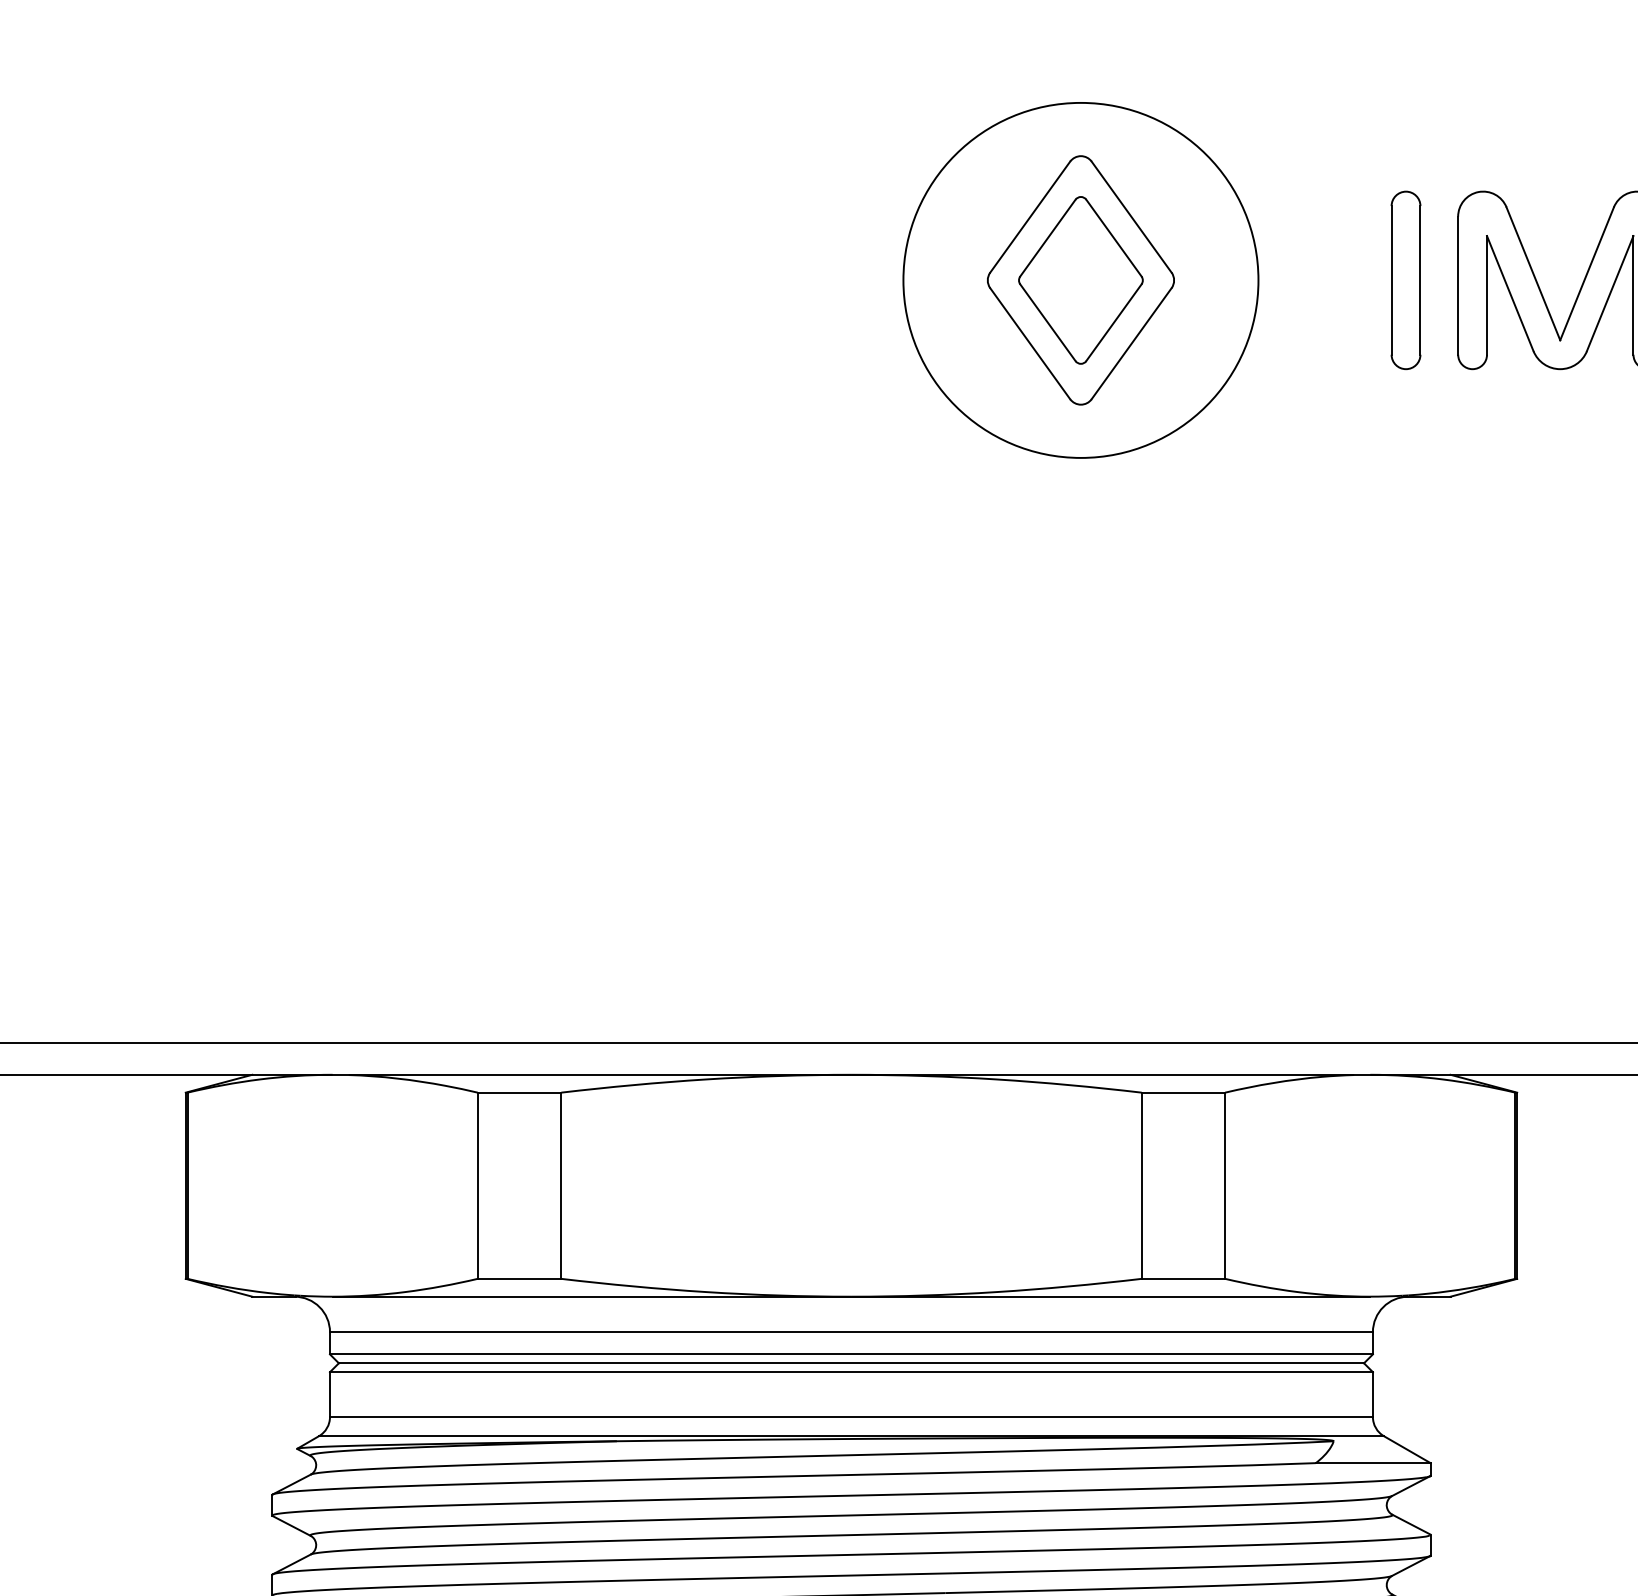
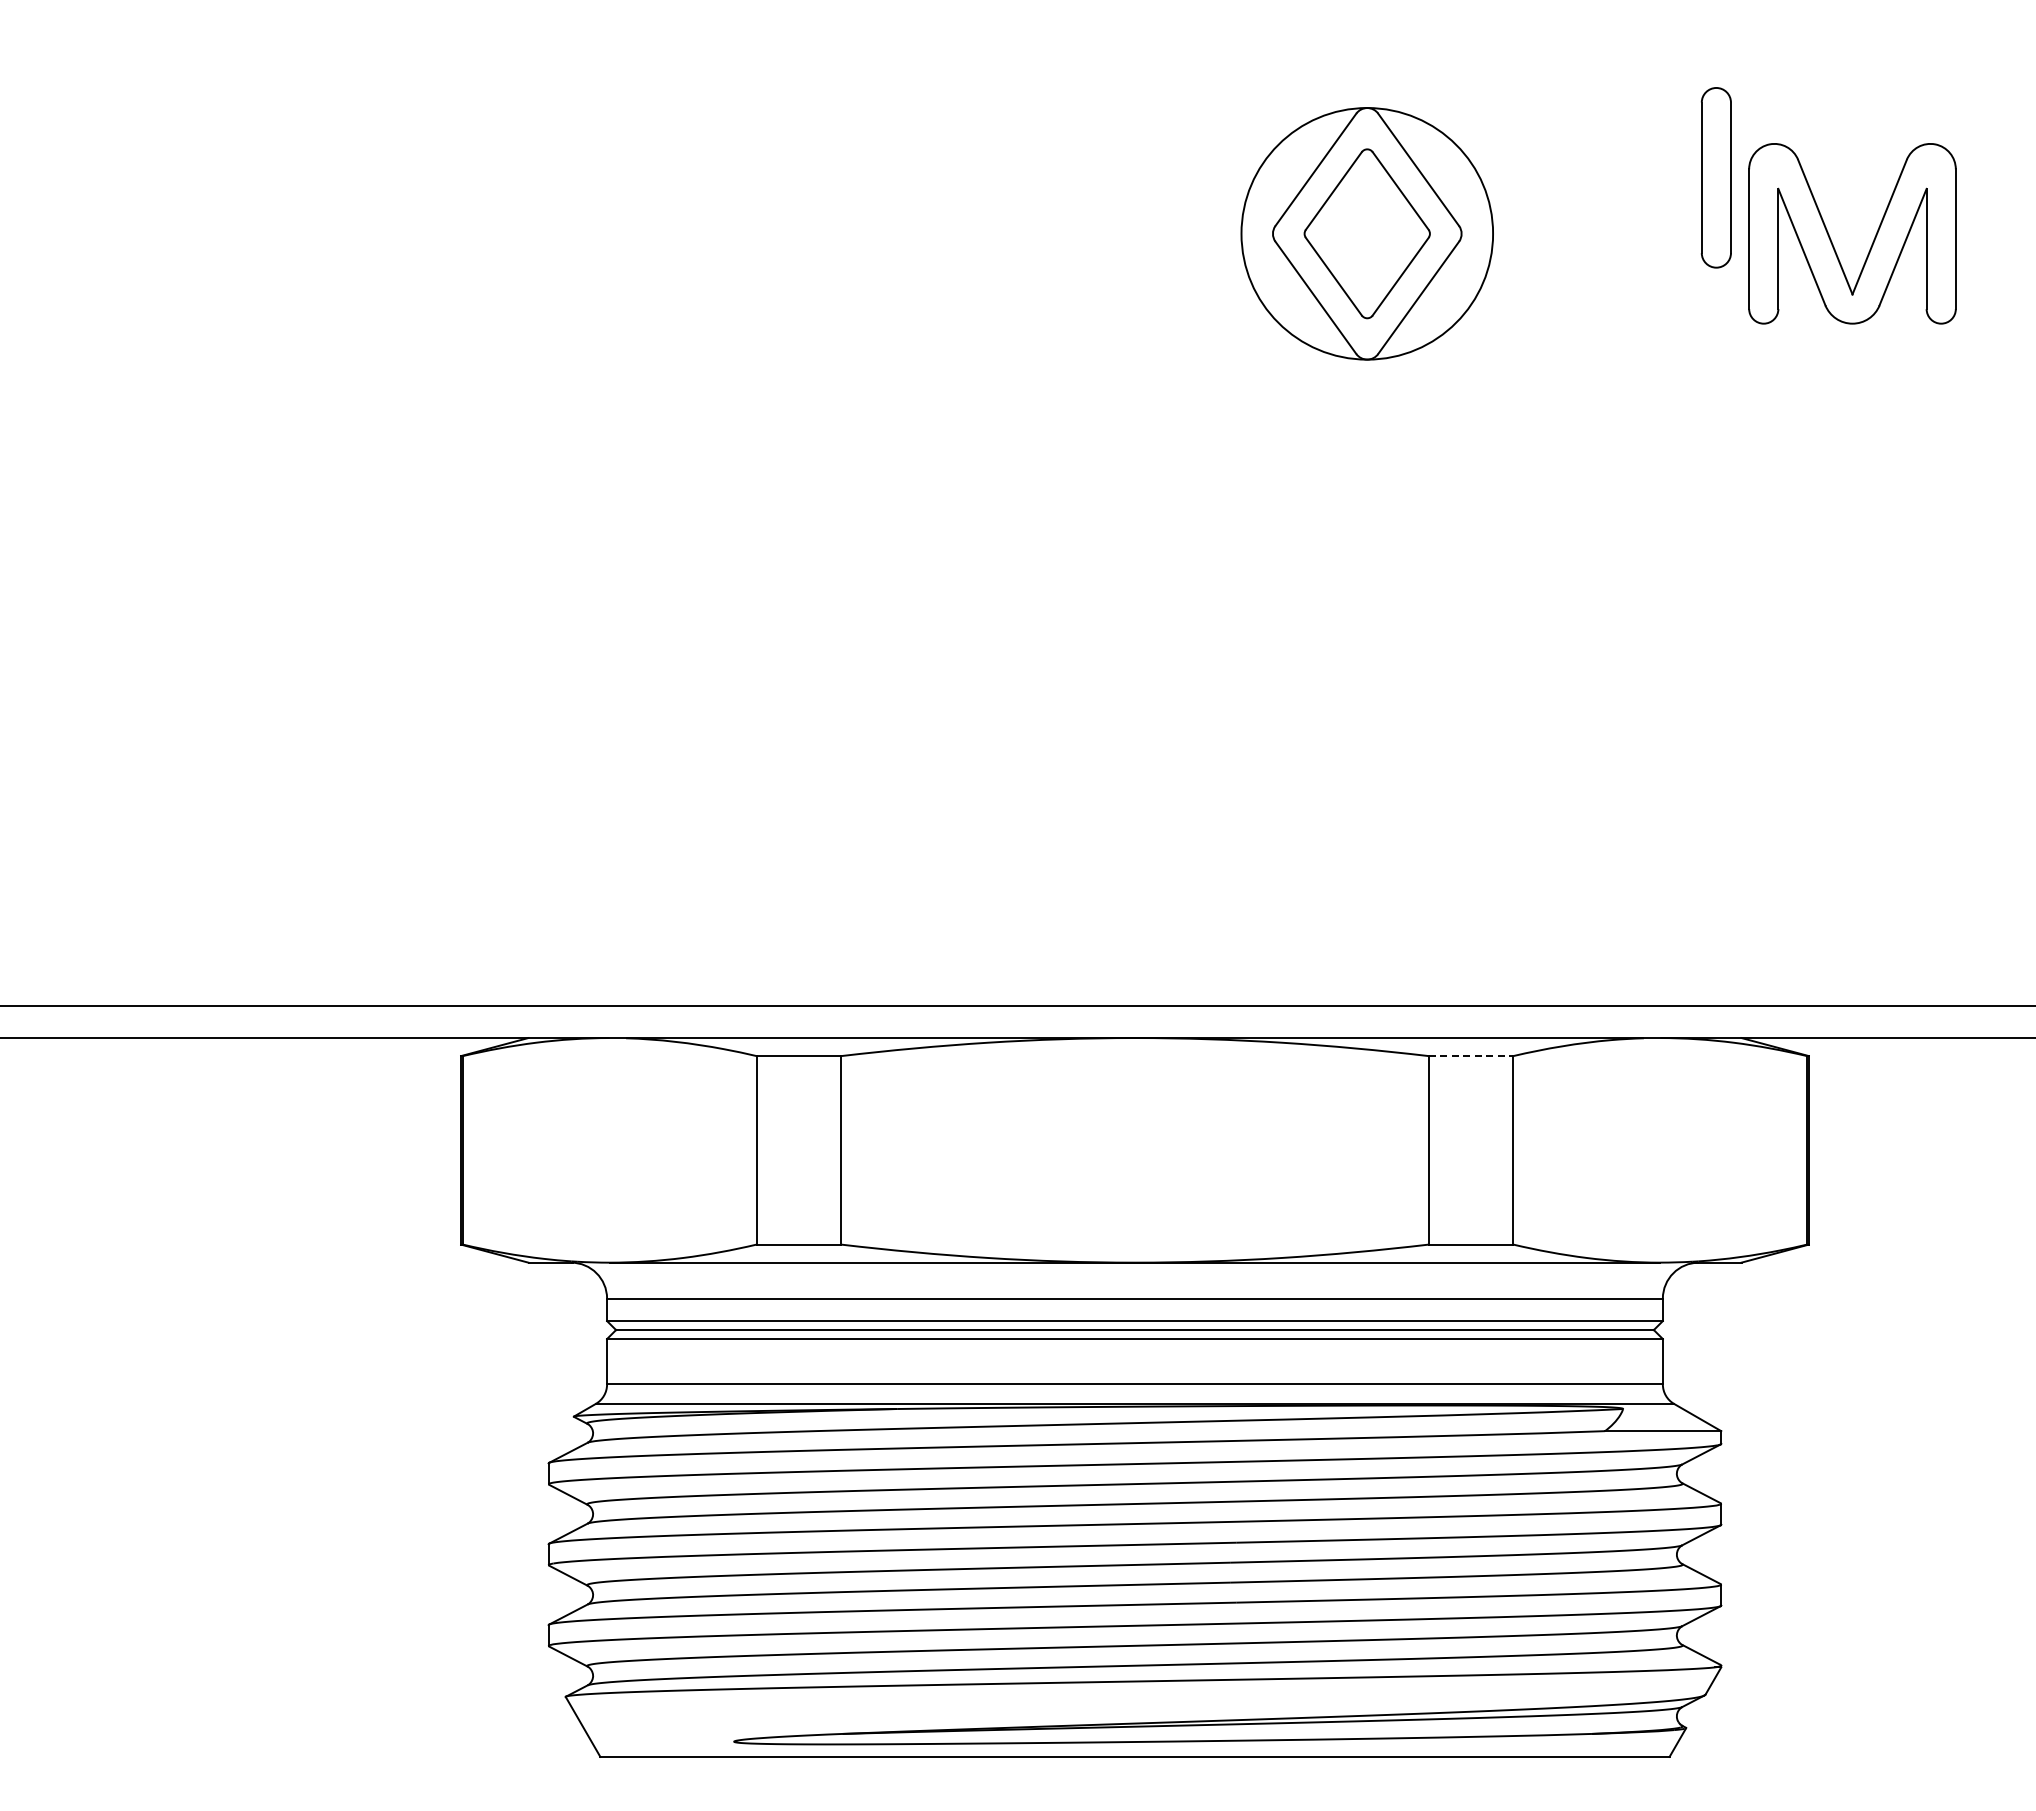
circle: (1081, 280) -> (1367, 233), size x0.7
part: (1405, 280) -> (1715, 177), moved
line: (1183, 1093) -> (1471, 1056), solid -> dashed

